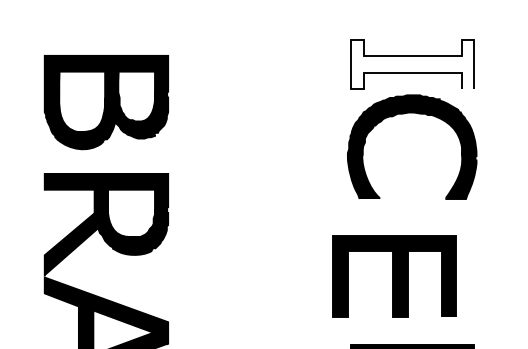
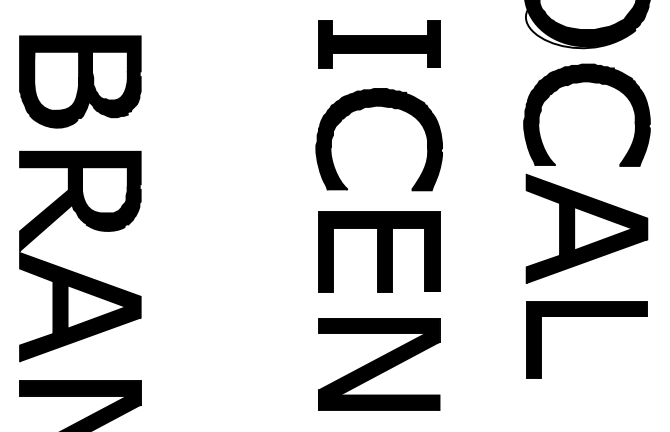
fill: (411, 64) -> (378, 44), added
part: (406, 114) -> (373, 107), moved
part: (395, 275) -> (379, 251), moved

